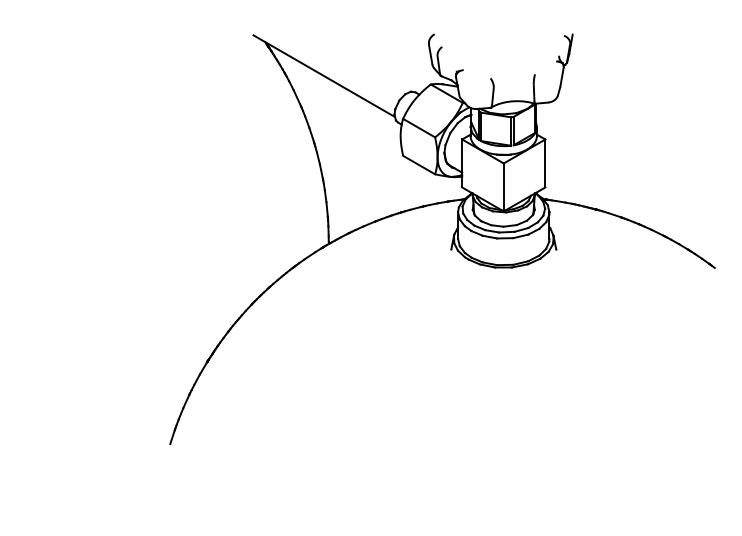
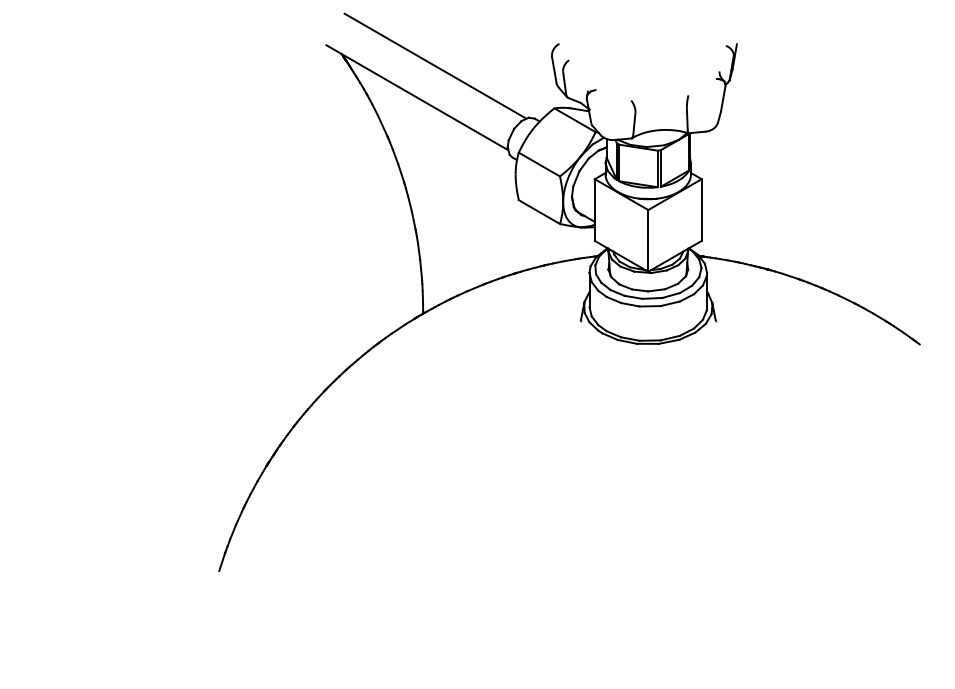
line: (338, 51) -> (435, 65), added

